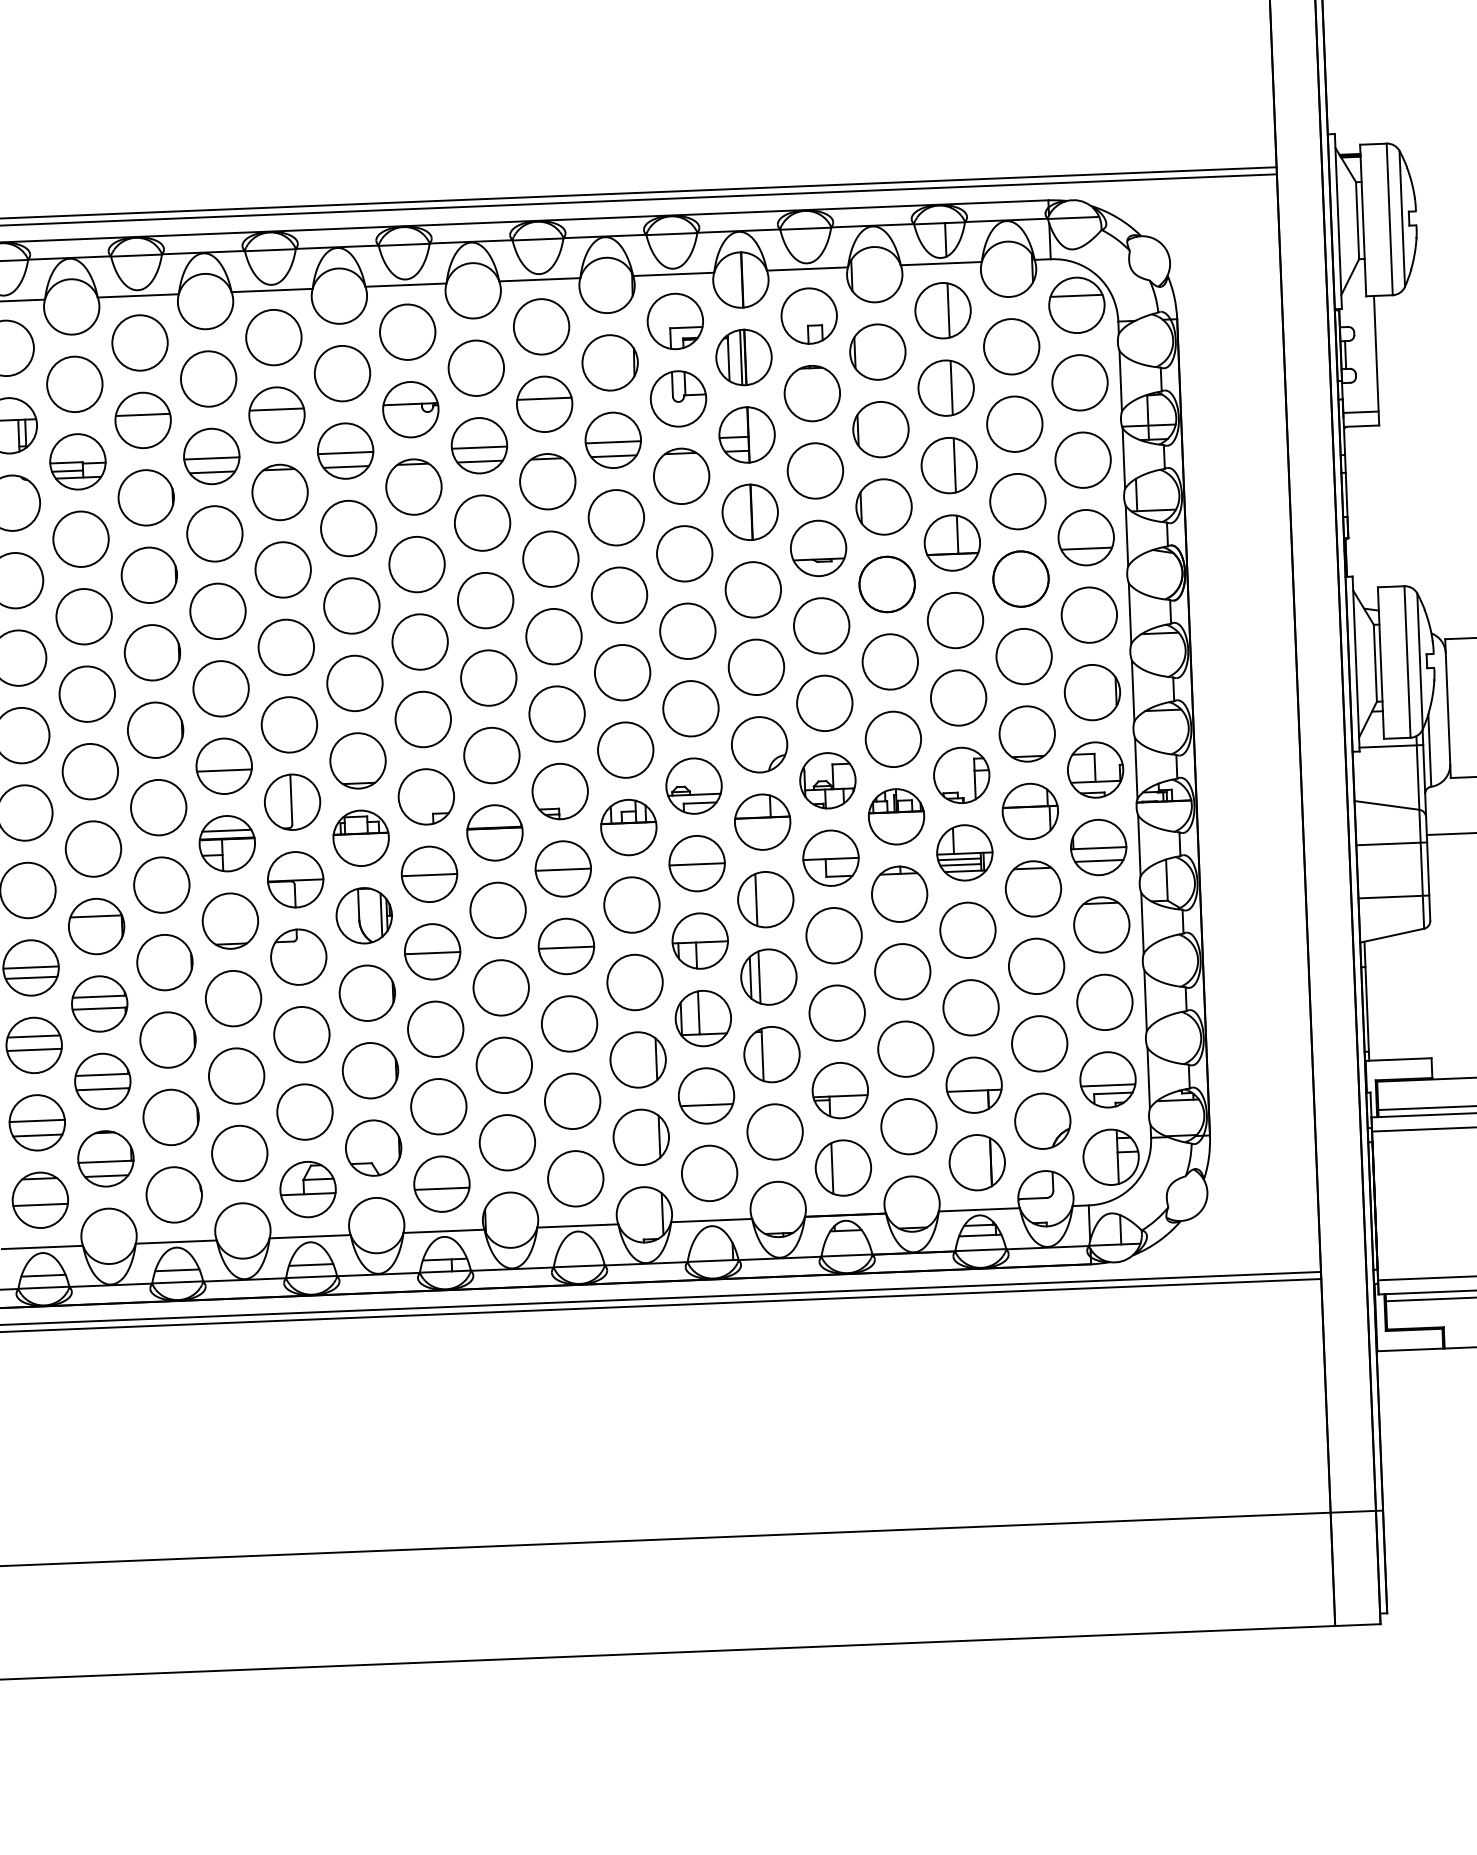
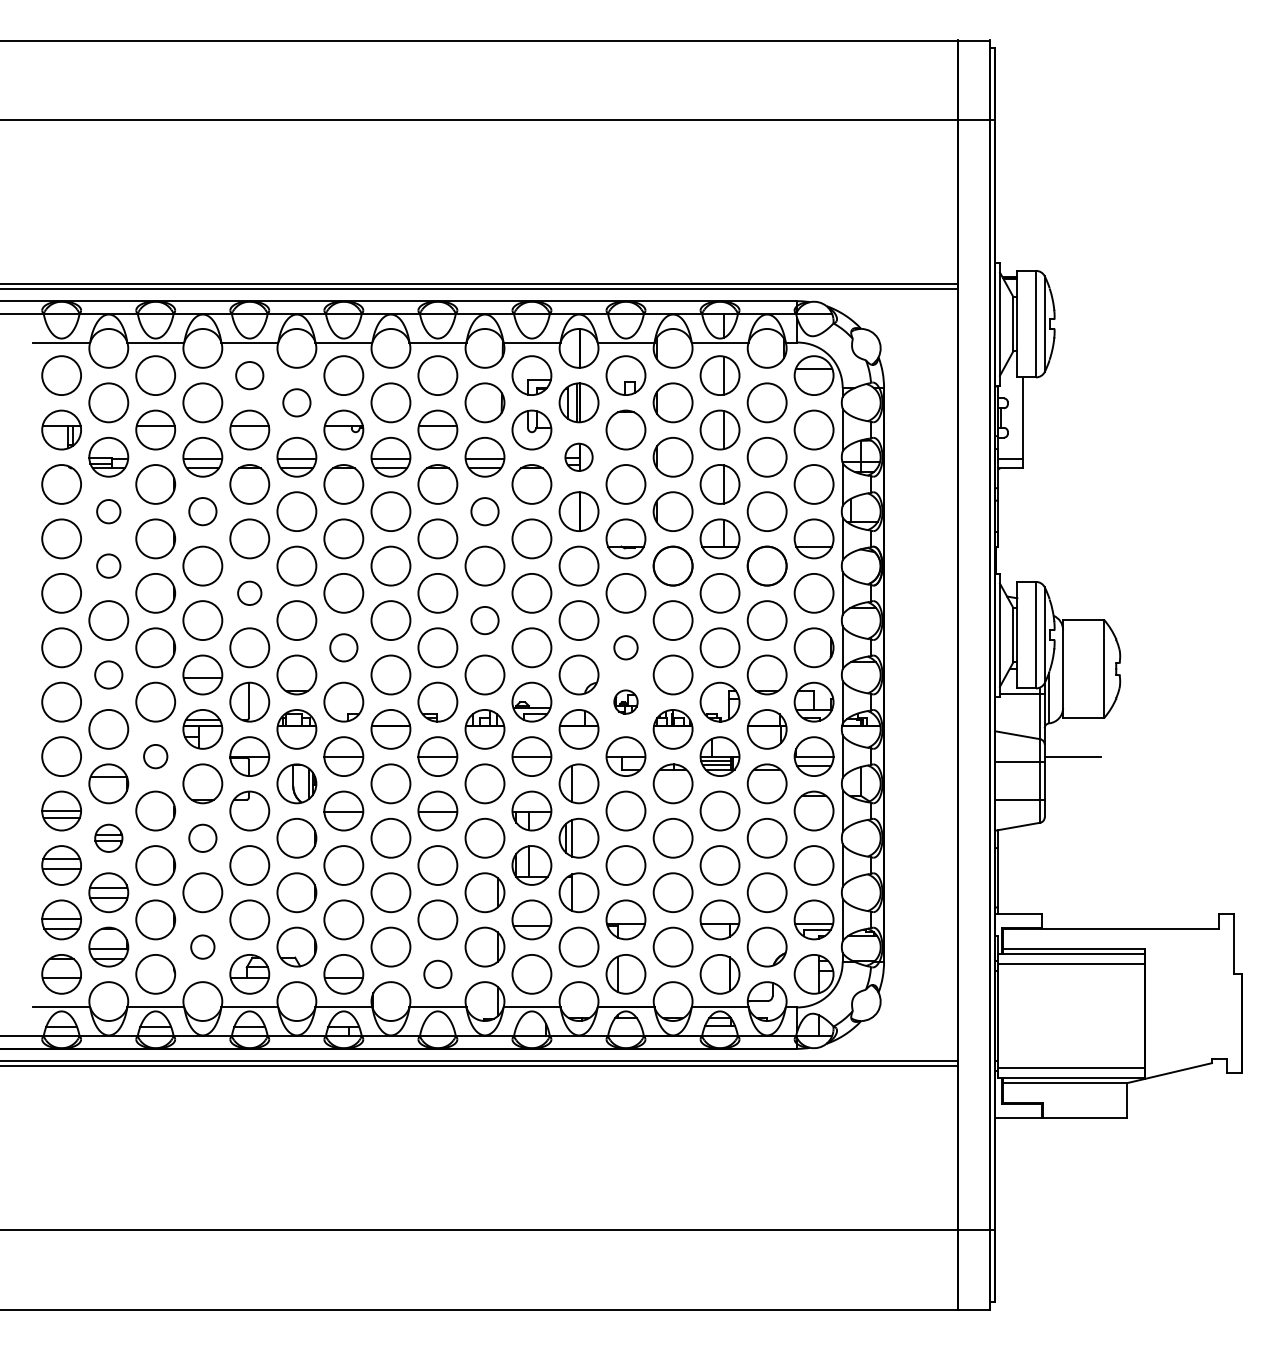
circle: (273, 337) -> (249, 375), size x0.7
circle: (341, 373) -> (296, 402), size x0.7
part: (746, 435) -> (578, 457), size x0.7
circle: (615, 517) -> (484, 511), size x0.7
circle: (214, 533) -> (202, 511), size x0.7
circle: (80, 539) -> (108, 511), size x0.6
circle: (83, 615) -> (108, 565), size x0.6
circle: (285, 646) -> (249, 592), size x0.6
circle: (621, 672) -> (484, 620), size x0.7
circle: (824, 702) -> (625, 647), size x0.6
circle: (422, 719) -> (343, 647), size x0.7
circle: (89, 770) -> (108, 674), size x0.7
part: (827, 779) -> (625, 701), size x0.6
circle: (161, 884) -> (155, 756), size x0.6
circle: (233, 998) -> (202, 838), size x0.7
part: (99, 1004) -> (108, 838), size x0.7
circle: (239, 1152) -> (202, 946), size x0.6
circle: (575, 1179) -> (437, 974), size x0.7

